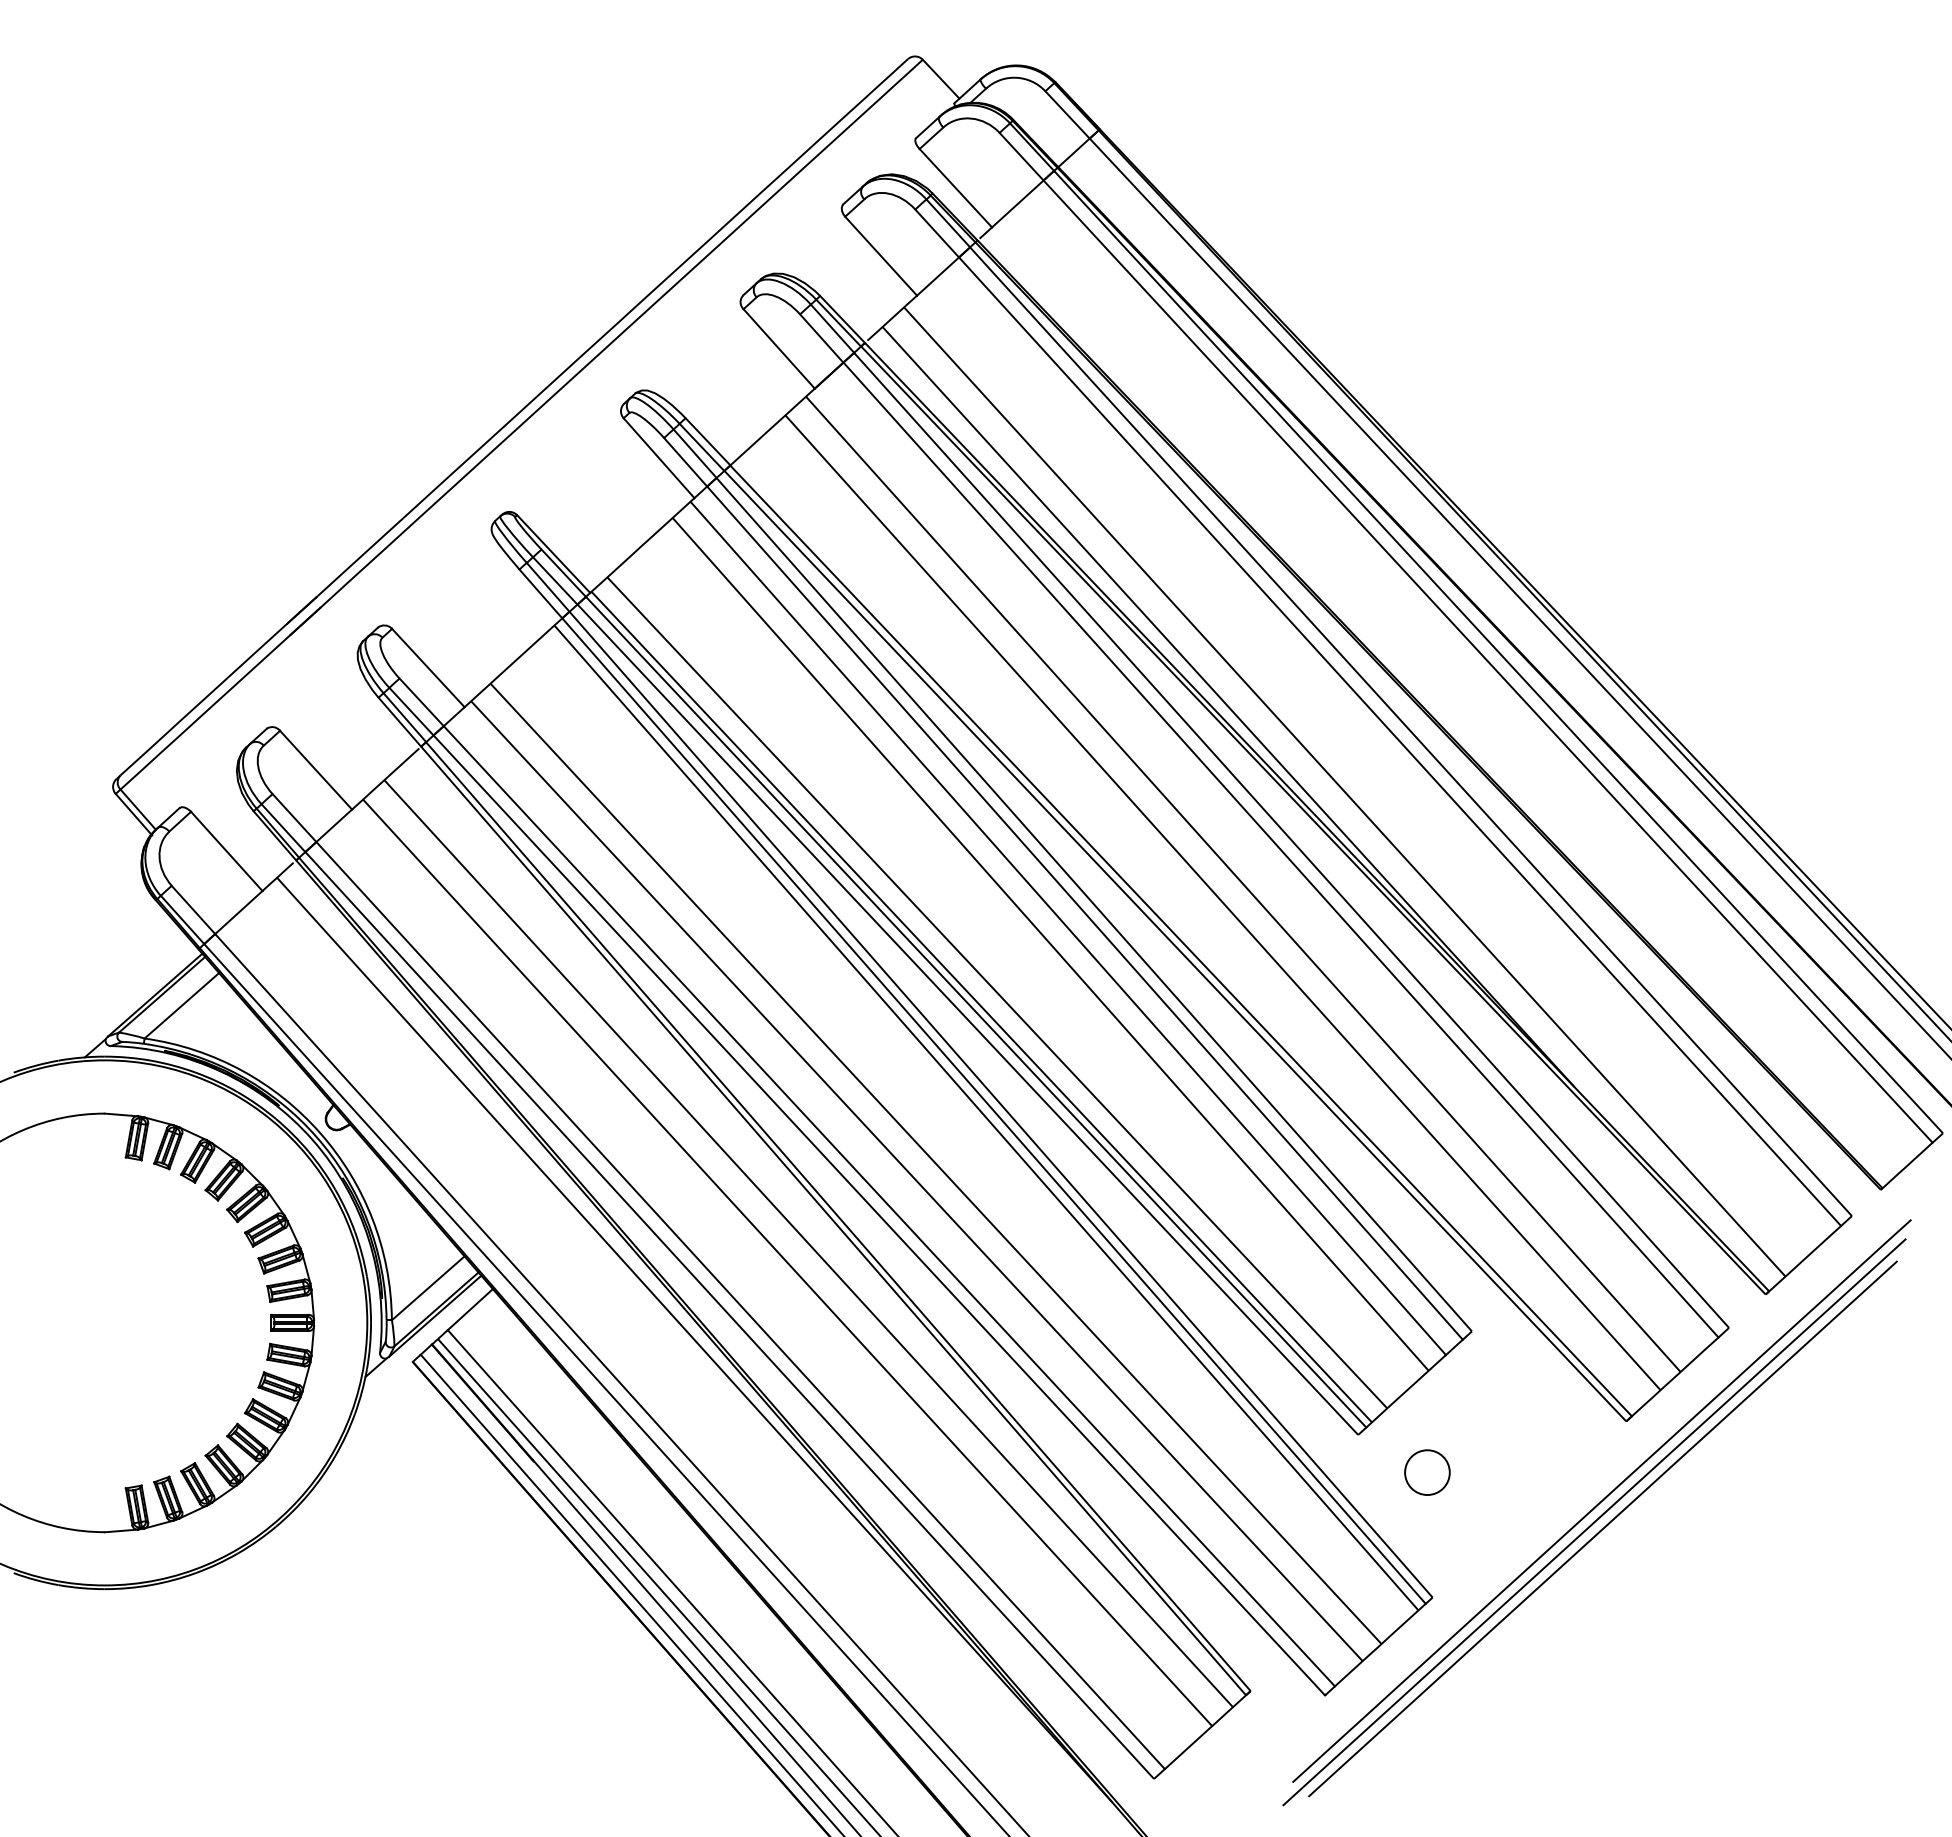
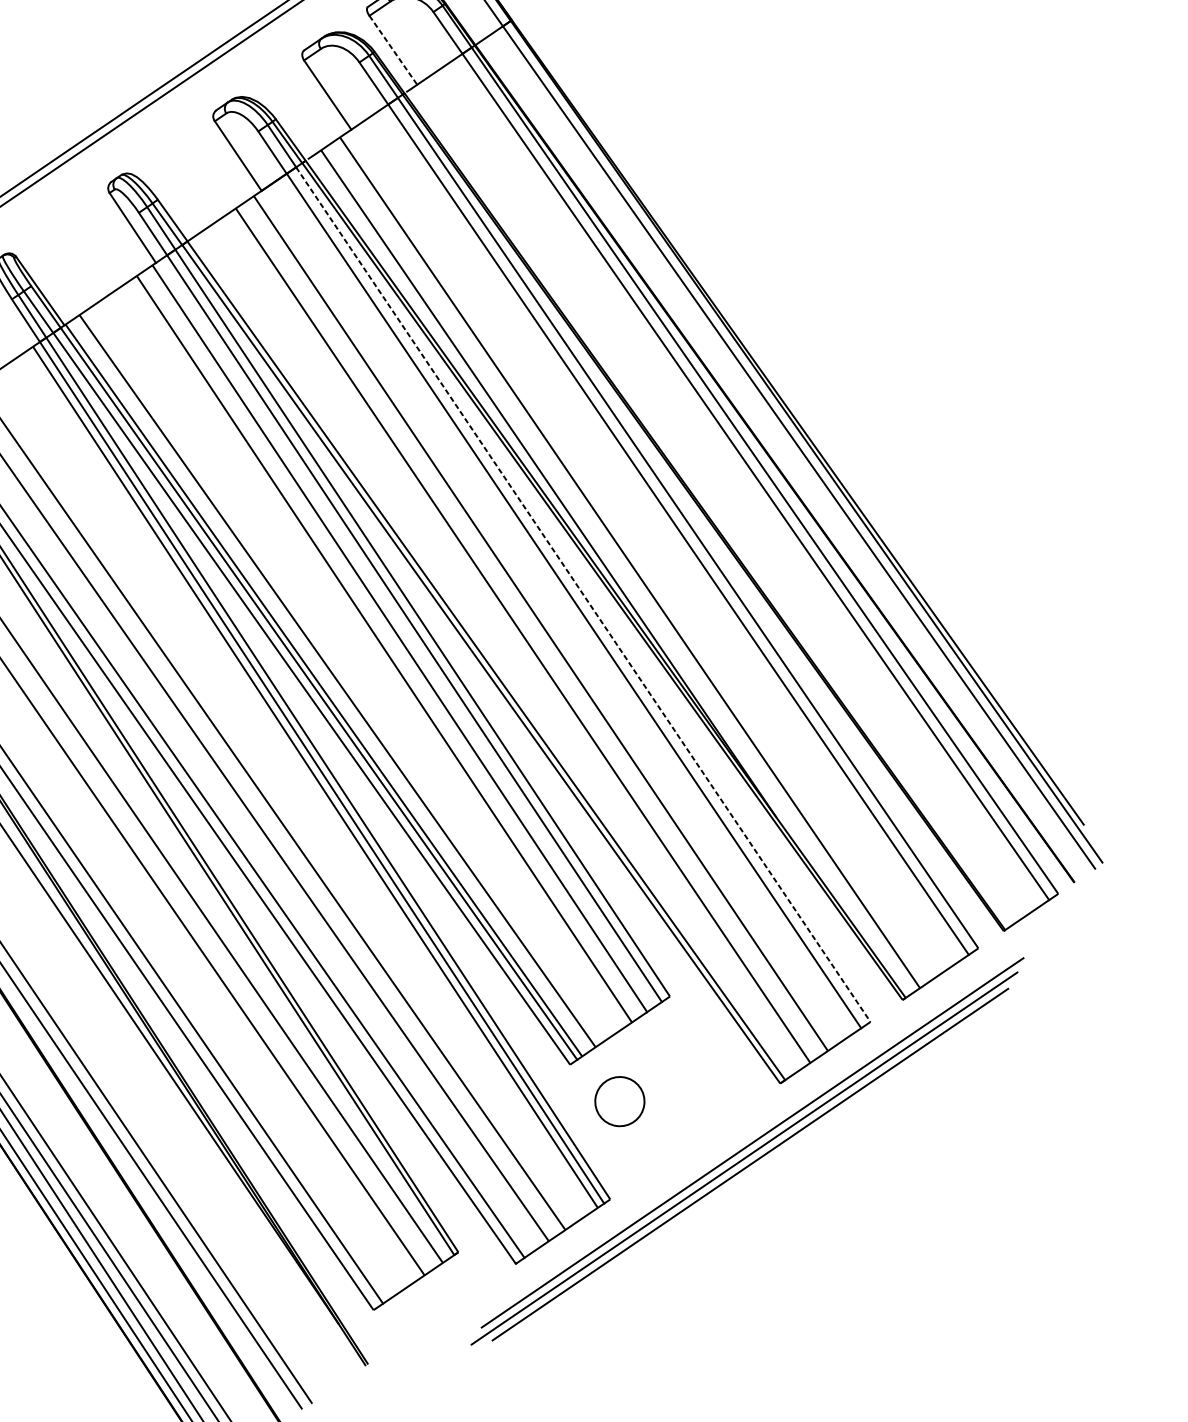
line: (956, 188) -> (393, 50), solid -> dashed
line: (1291, 839) -> (583, 593), solid -> dashed
circle: (1427, 1472) -> (619, 1101), size x1.4

